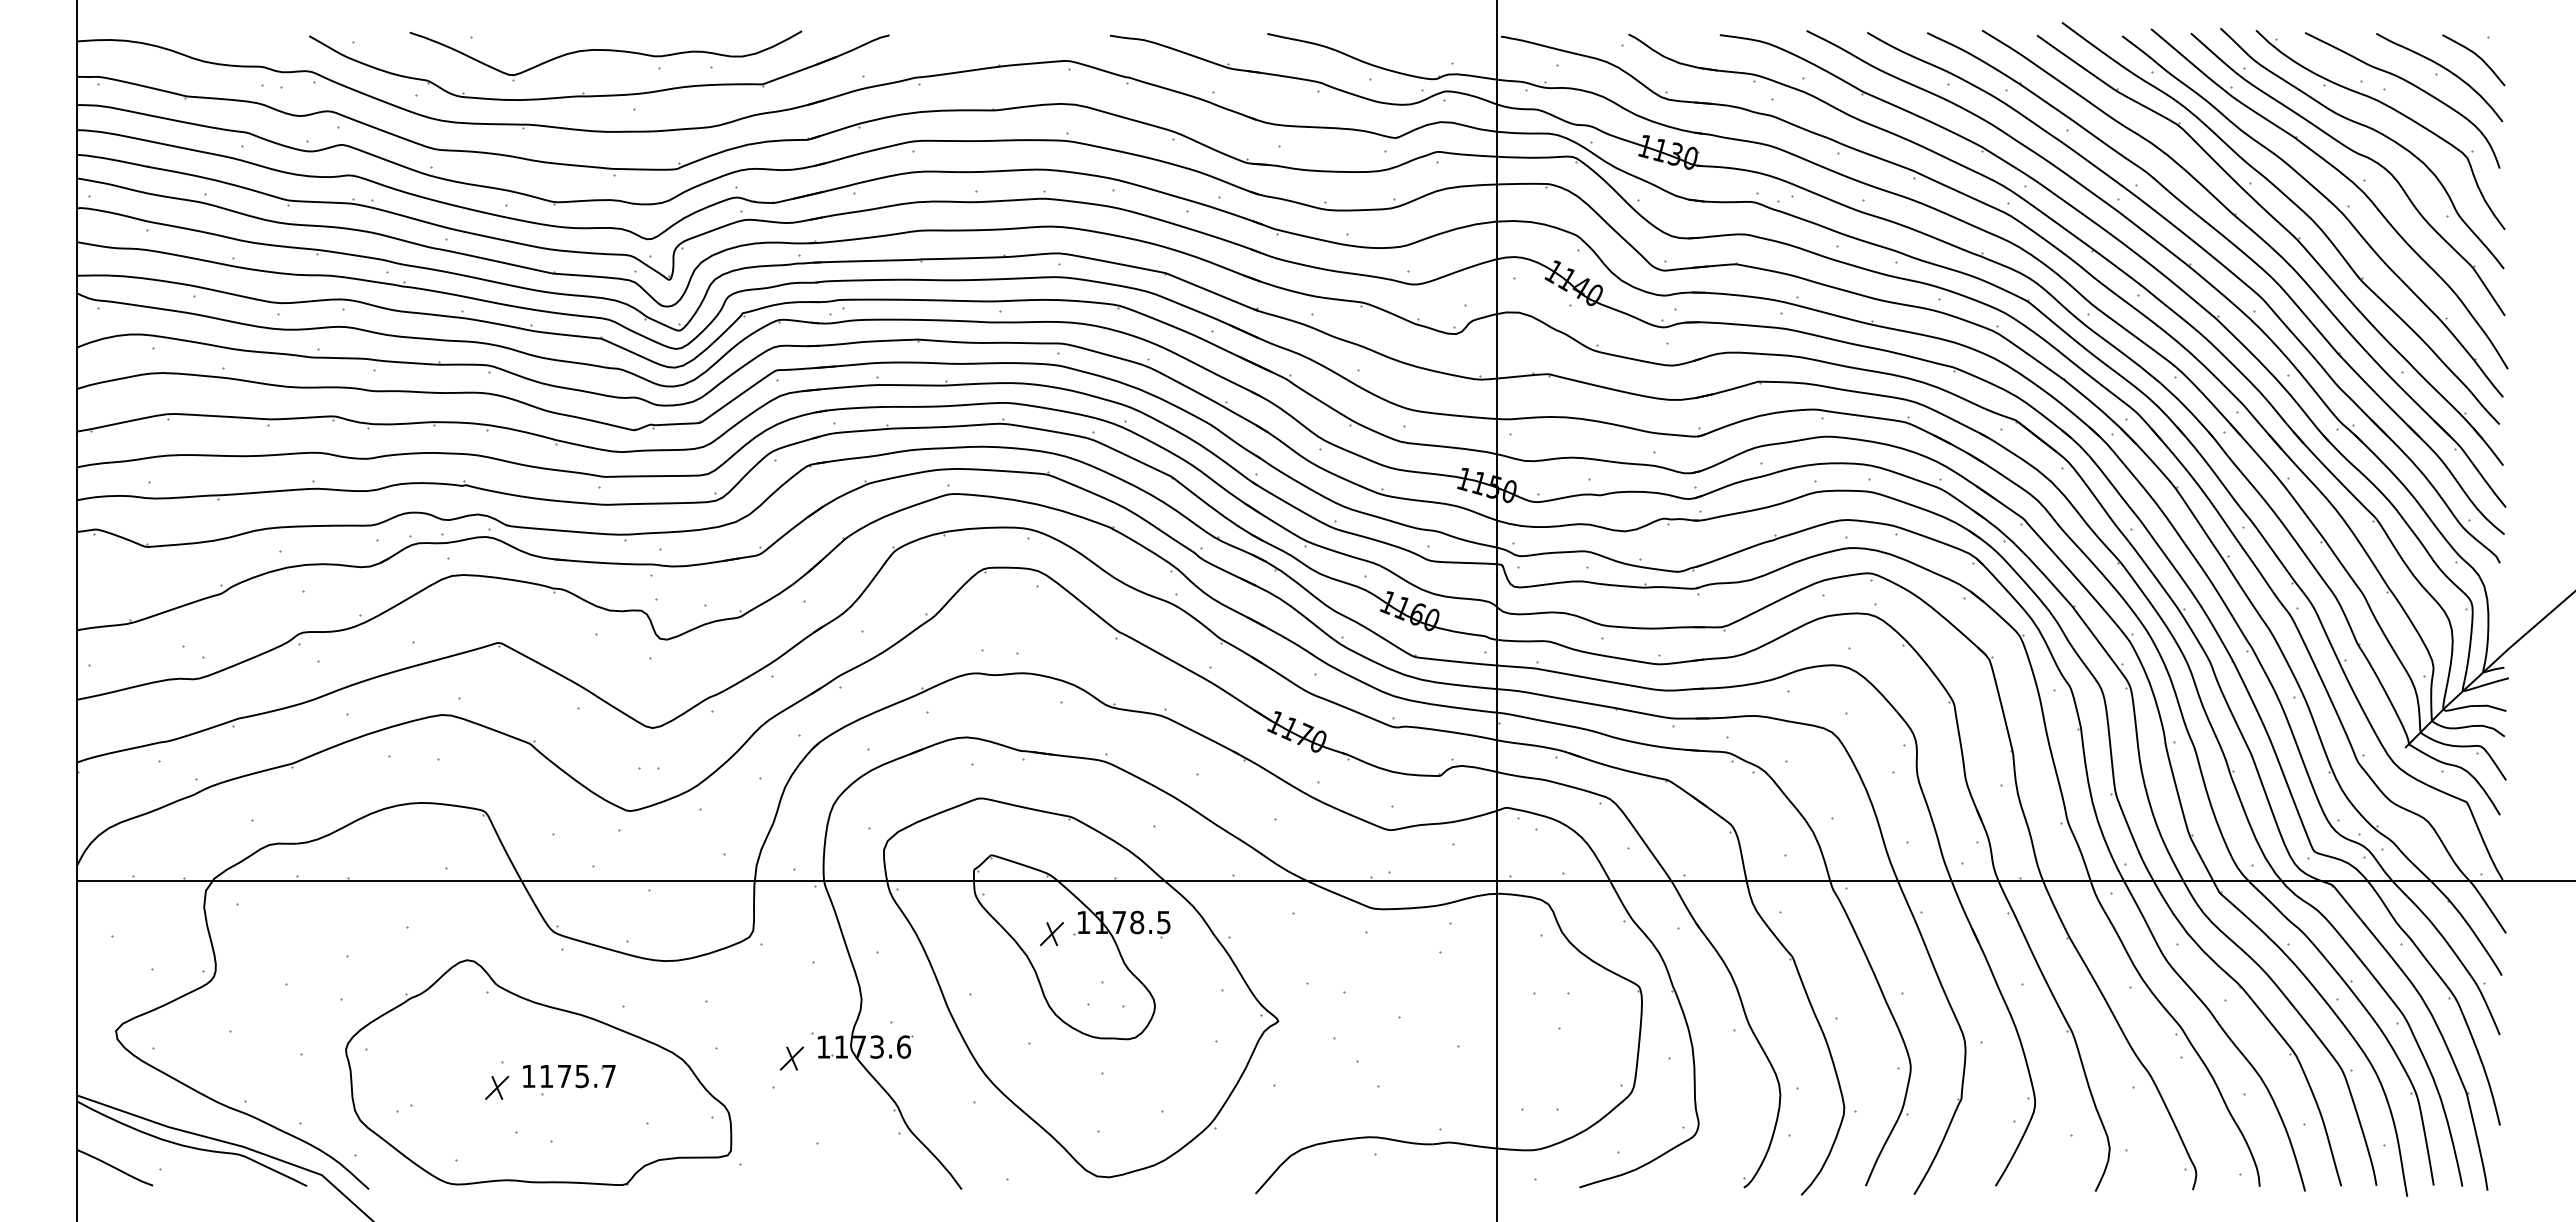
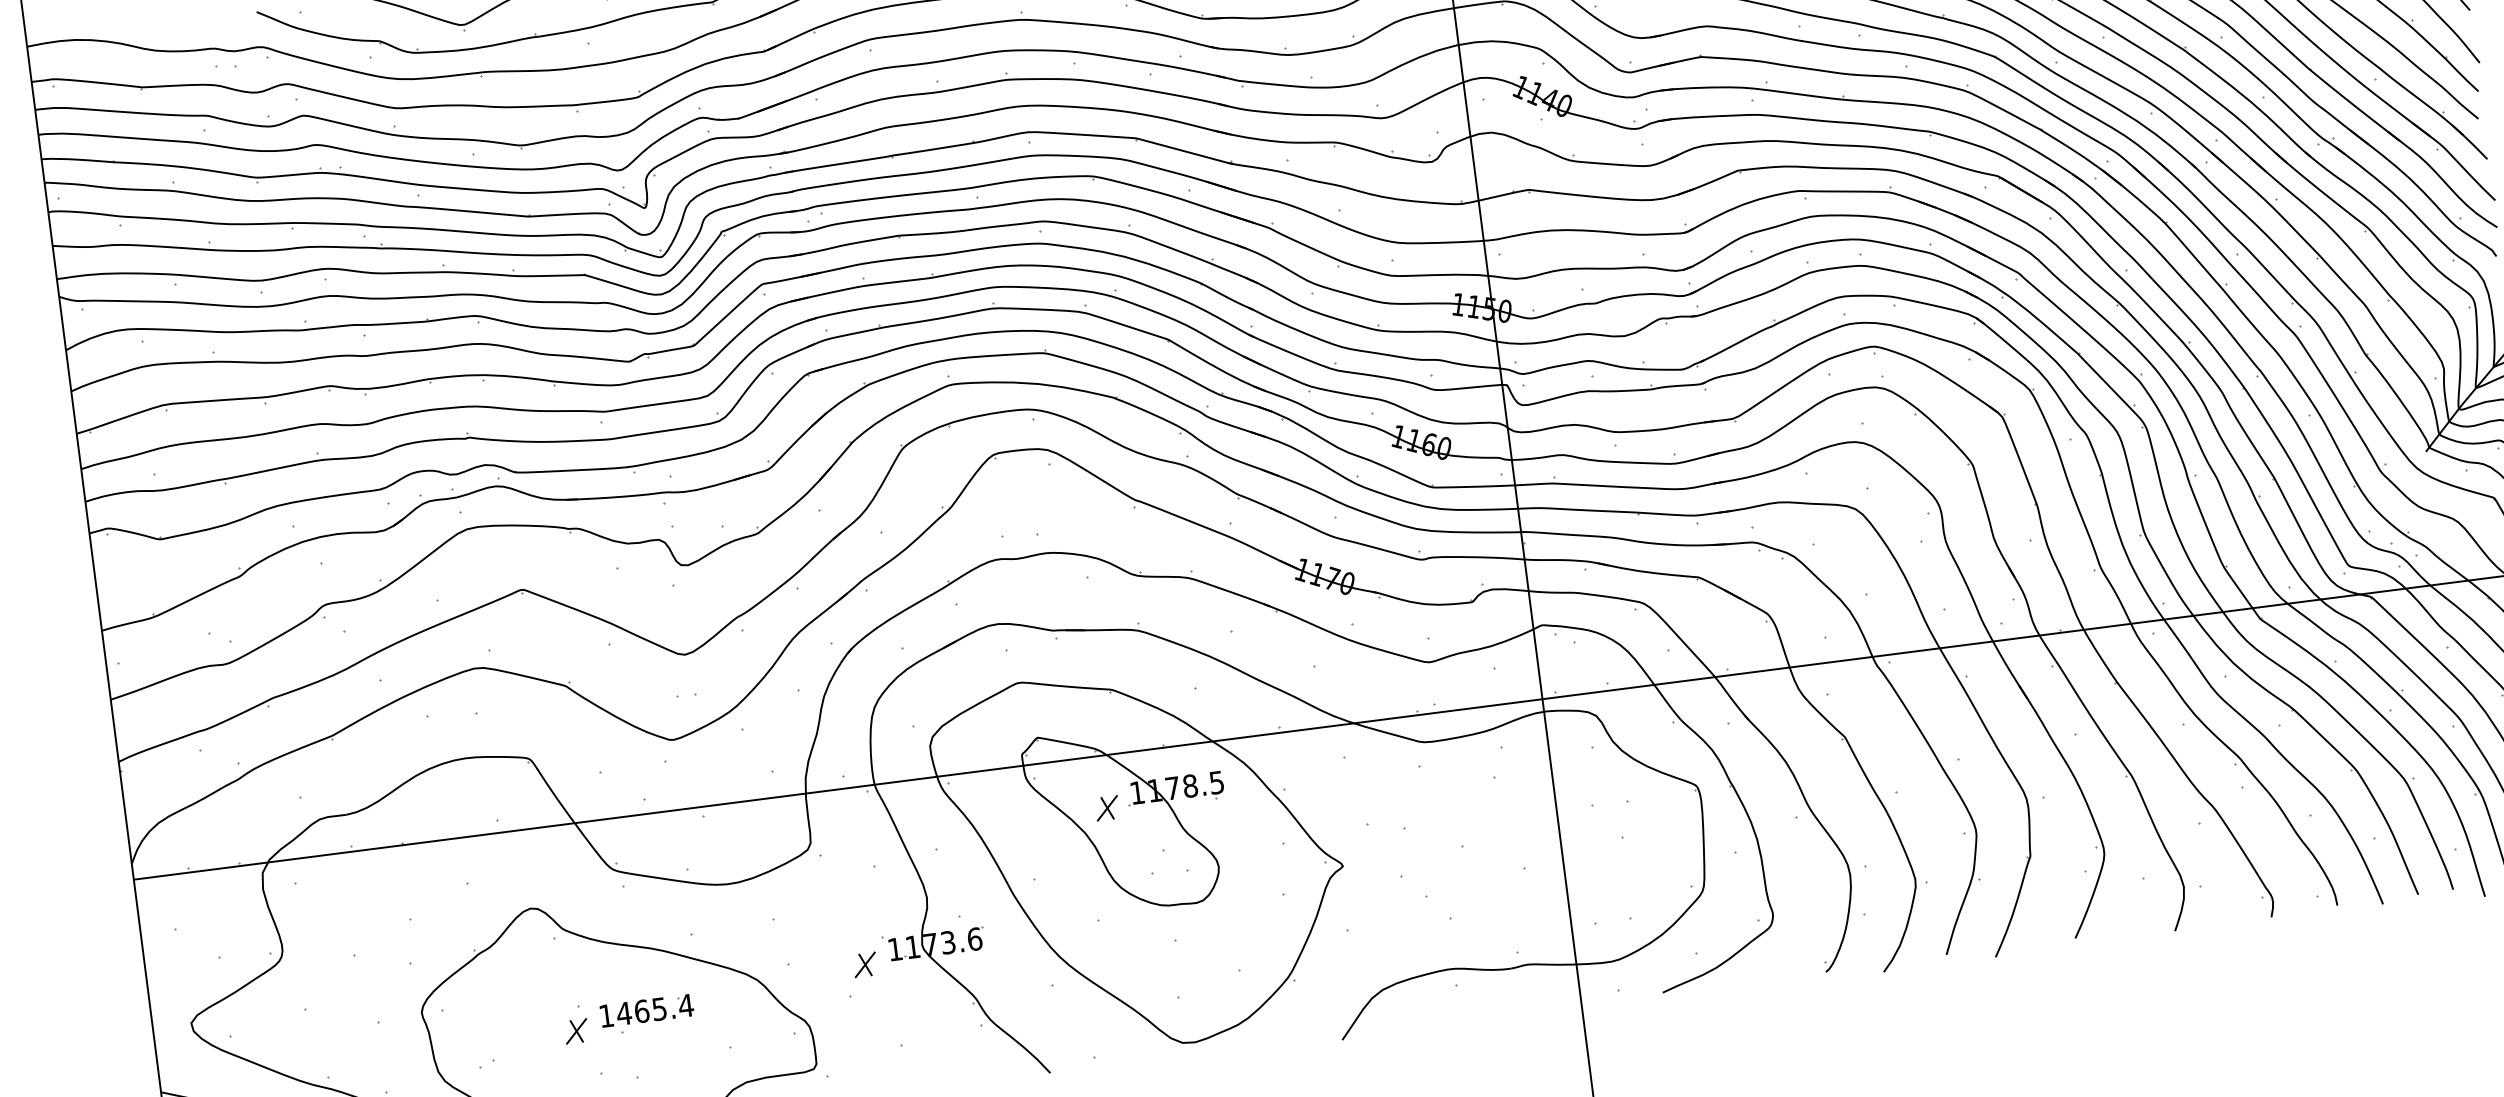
text: (577, 1076) -> (654, 1009), 1175.7 -> 1465.4

